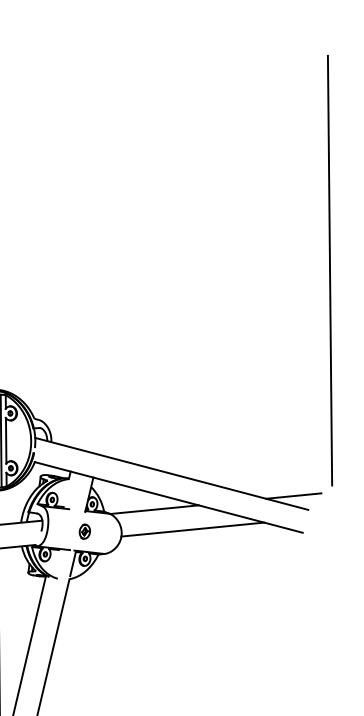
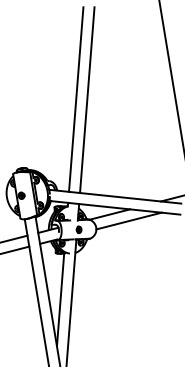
line: (121, 256) -> (76, 99), added
line: (144, 262) -> (87, 100), added

